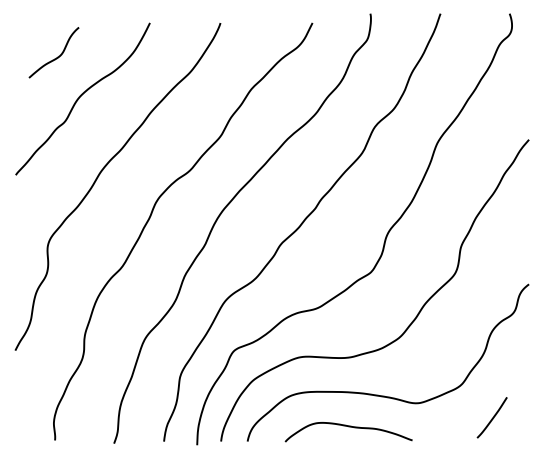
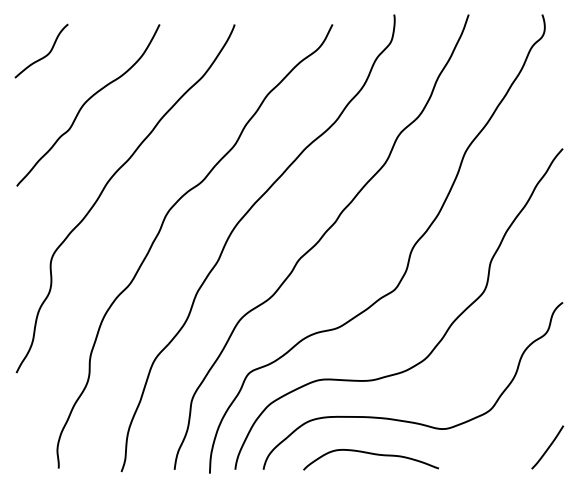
curve: (55, 57) -> (43, 56), moved
curve: (491, 417) -> (547, 447), moved

